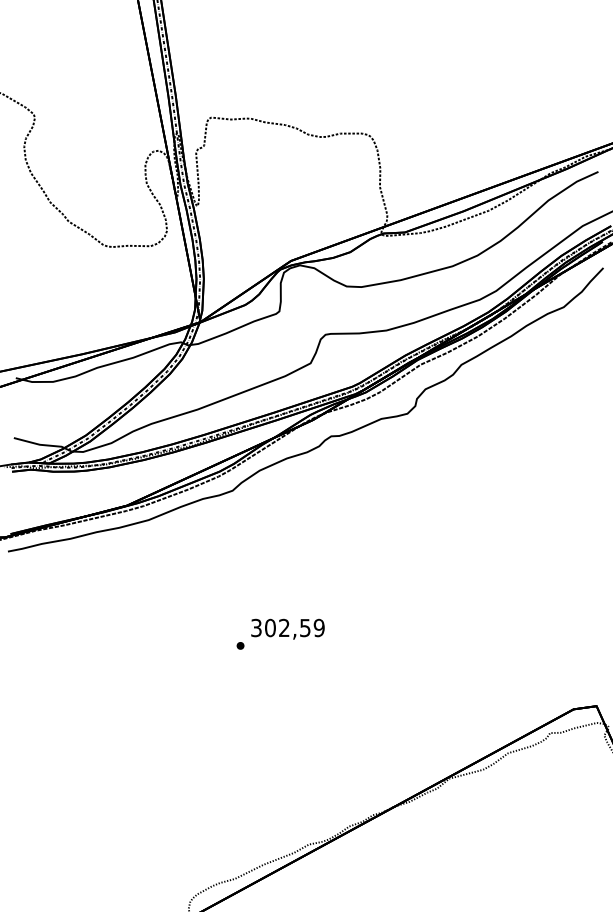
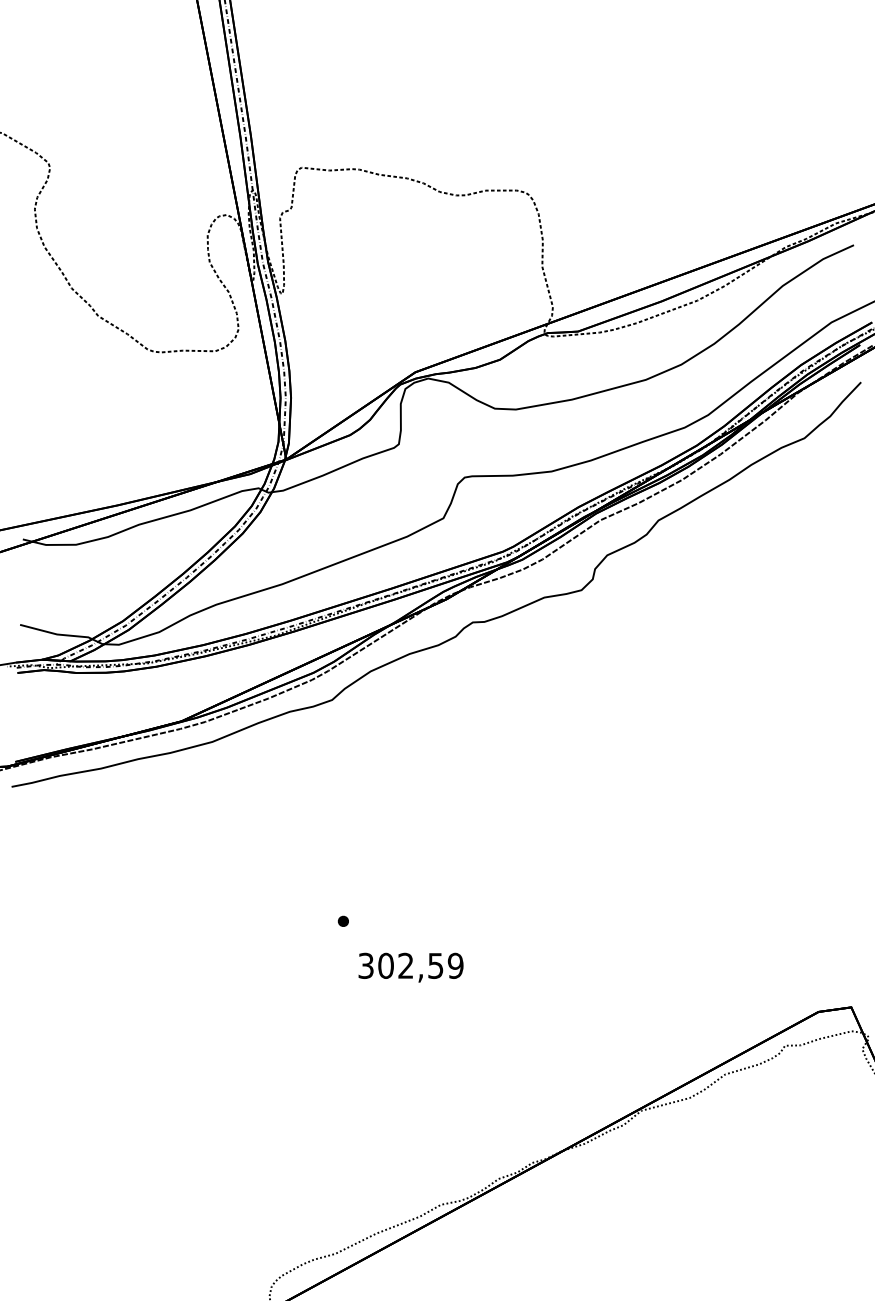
text: (287, 629) -> (410, 967), moved

